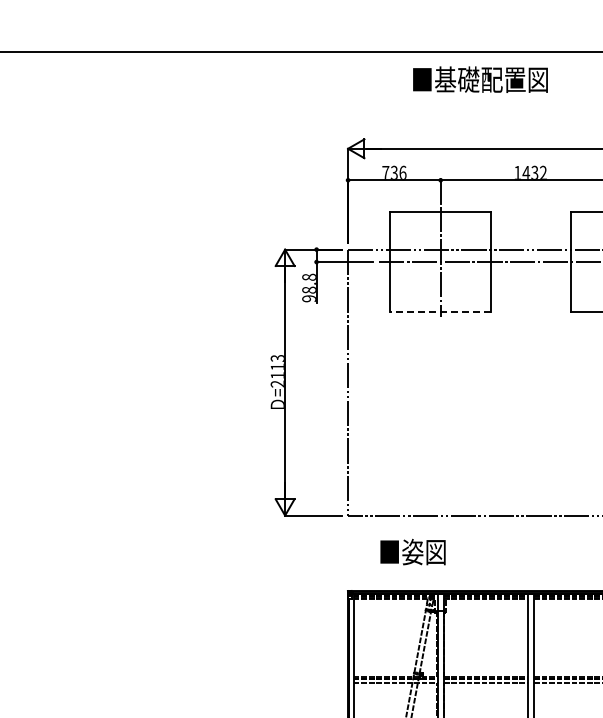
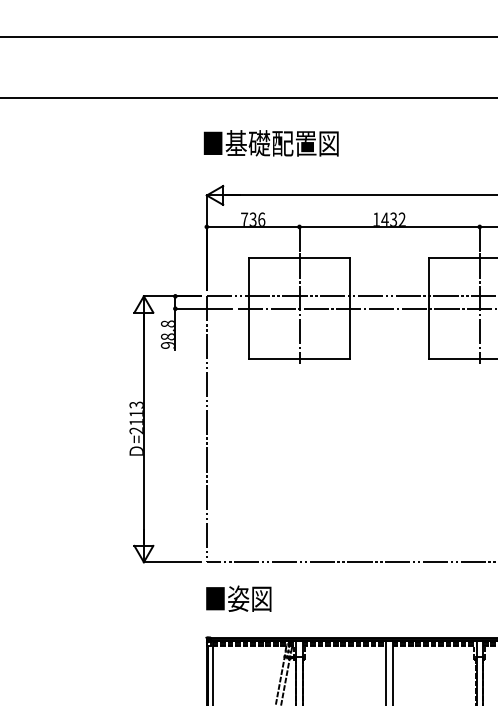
text: (480, 79) -> (271, 143), moved
line: (440, 312) -> (299, 359), dashed -> solid
text: (412, 551) -> (238, 598), moved

